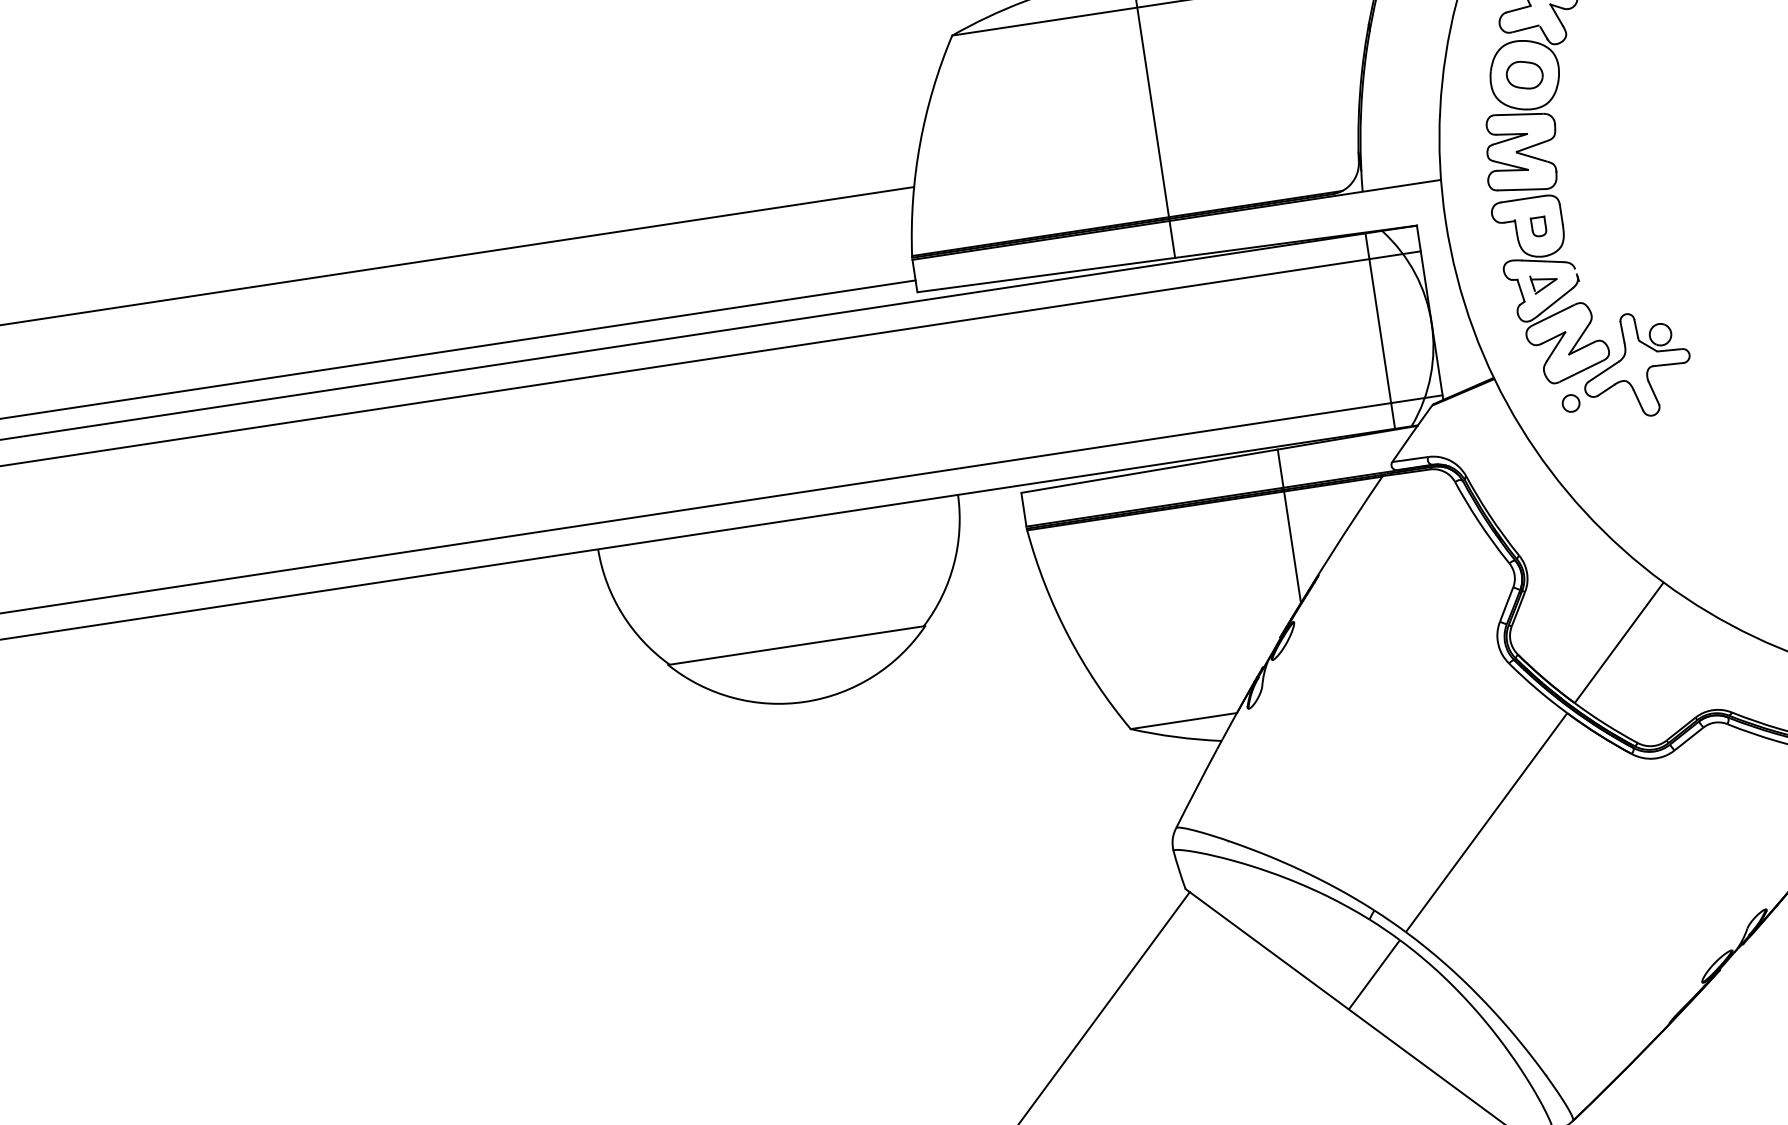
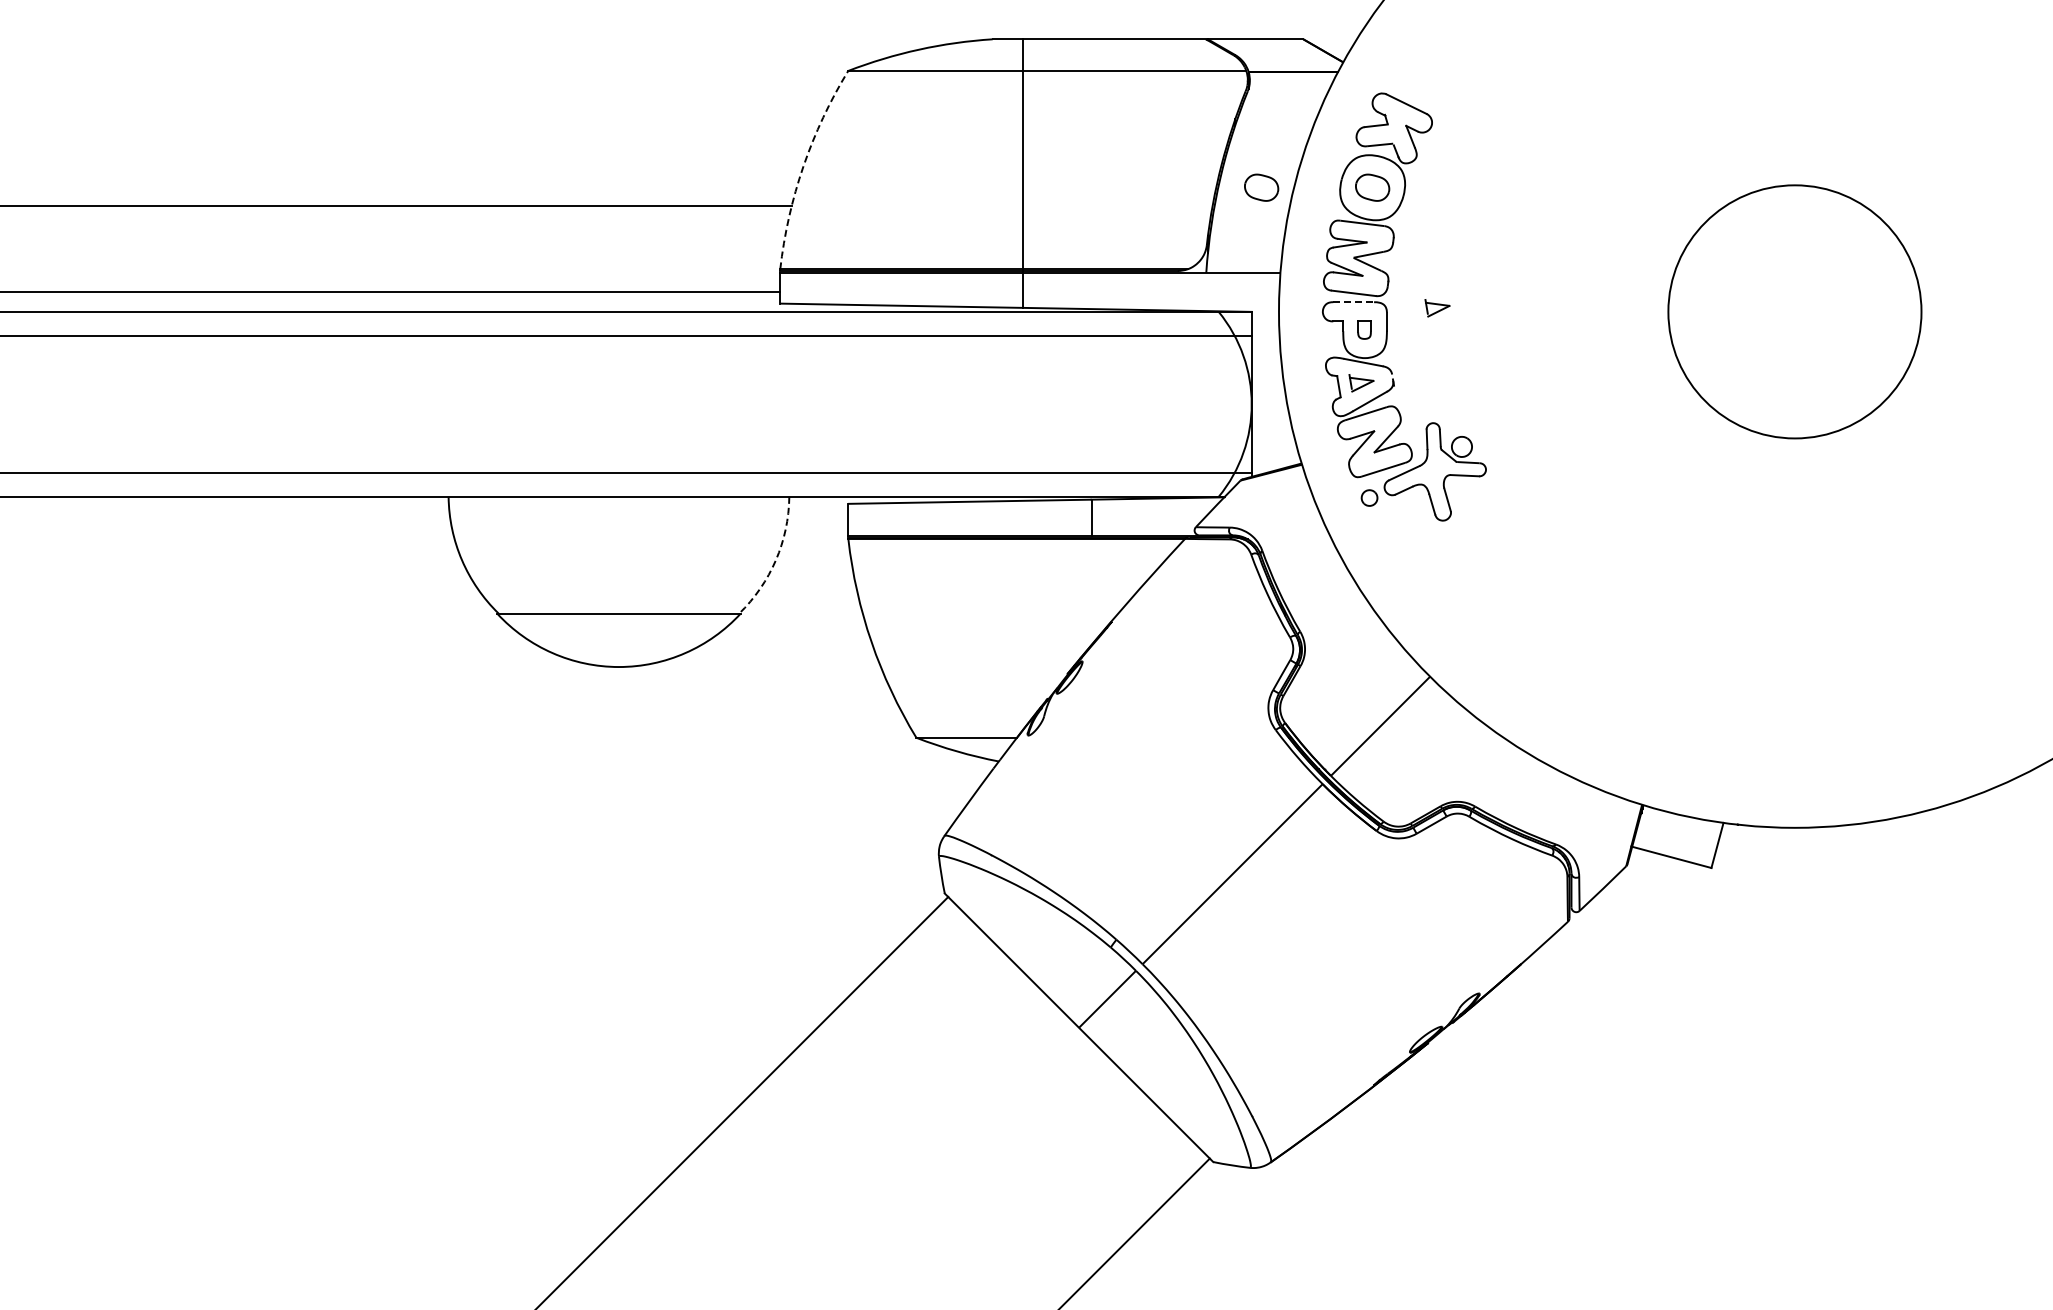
part: (1407, 92) -> (1261, 187), added
arc: (920, 143) -> (803, 166), solid -> dashed
part: (1612, 192) -> (1437, 308), added
line: (1523, 199) -> (1354, 302), solid -> dashed
line: (1380, 330) -> (1203, 403), removed
line: (1292, 545) -> (1091, 590), removed
arc: (953, 564) -> (775, 560), solid -> dashed

